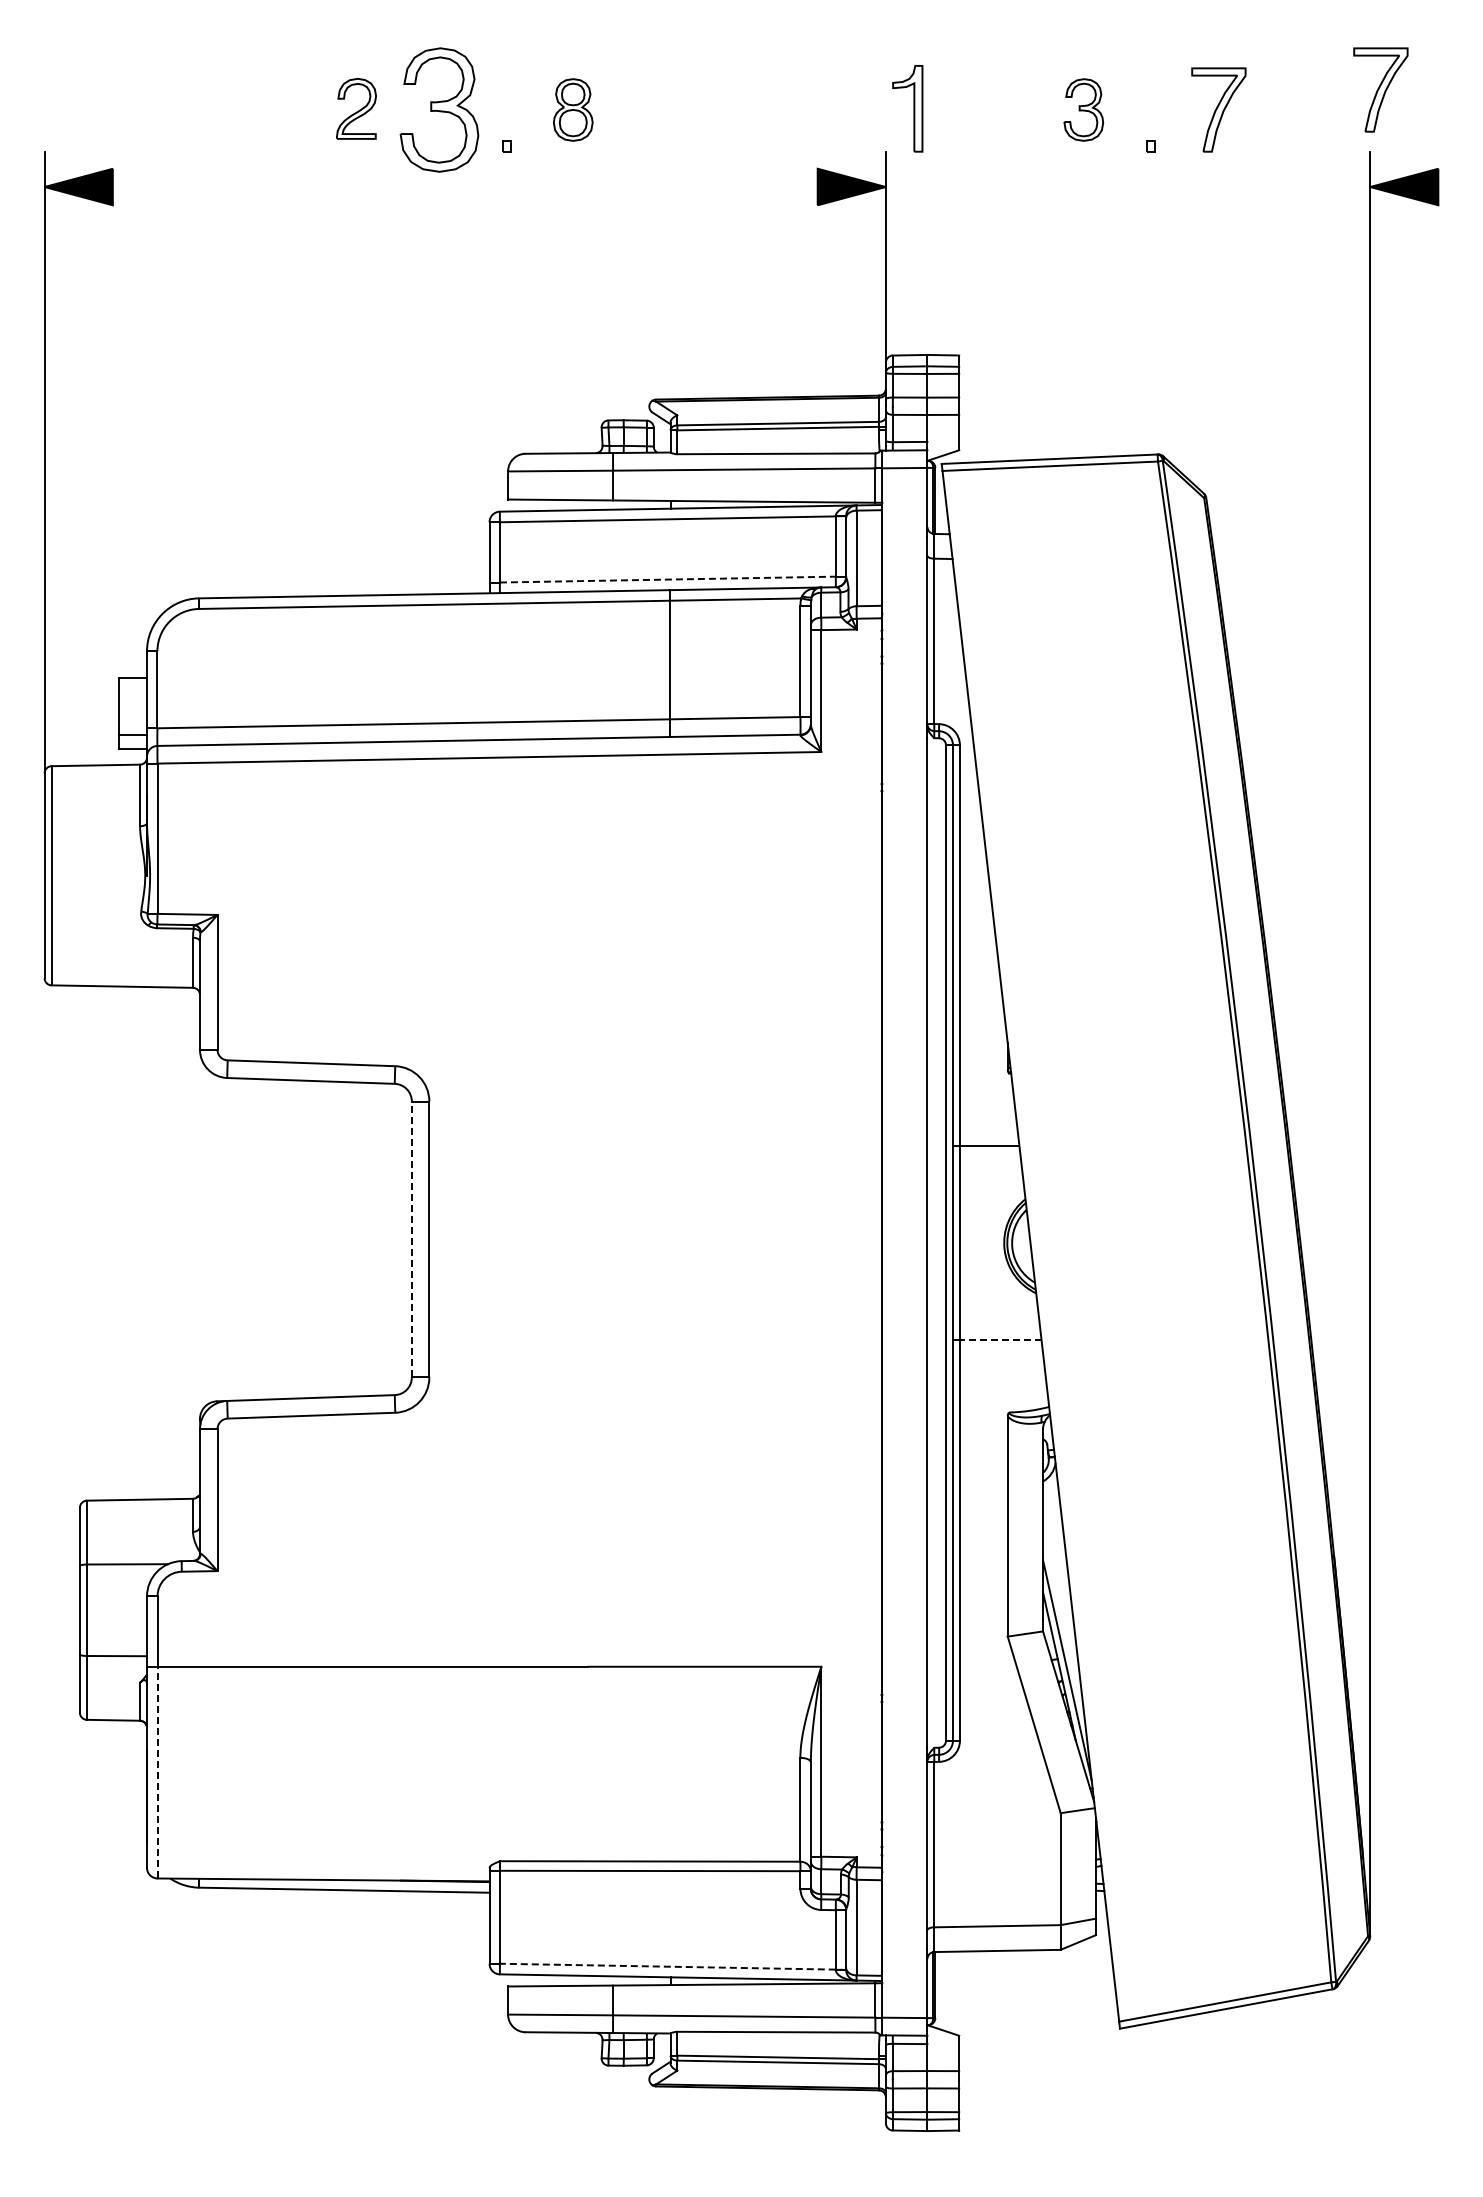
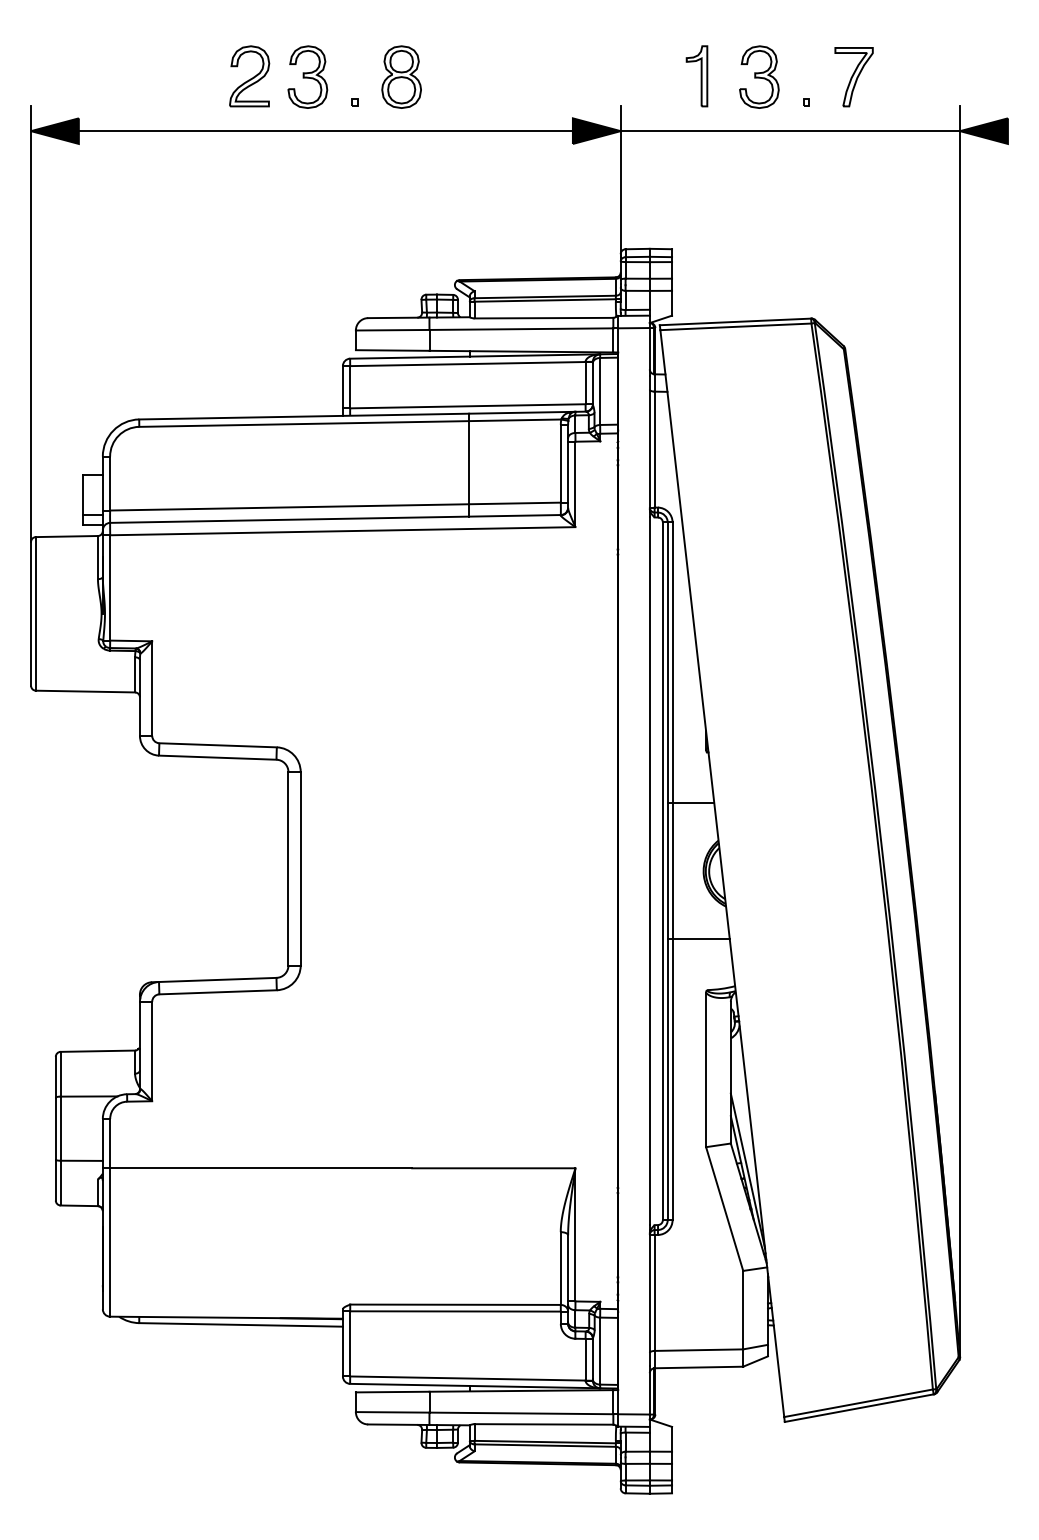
part: (1380, 89) -> (967, 62), removed
part: (356, 108) -> (249, 76), size x1.43
part: (907, 108) -> (696, 76), moved
part: (439, 109) -> (307, 76), size x0.71
part: (572, 109) -> (401, 76), size x1.43
part: (1083, 109) -> (759, 76), size x1.43
line: (464, 187) -> (325, 131), added
line: (1127, 187) -> (790, 131), added
line: (667, 579) -> (467, 406), dashed -> solid
line: (411, 1239) -> (288, 868), dashed -> solid
line: (1000, 1340) -> (701, 939), dashed -> solid
line: (157, 1772) -> (110, 1242), dashed -> solid
line: (667, 1966) -> (467, 1378), dashed -> solid

